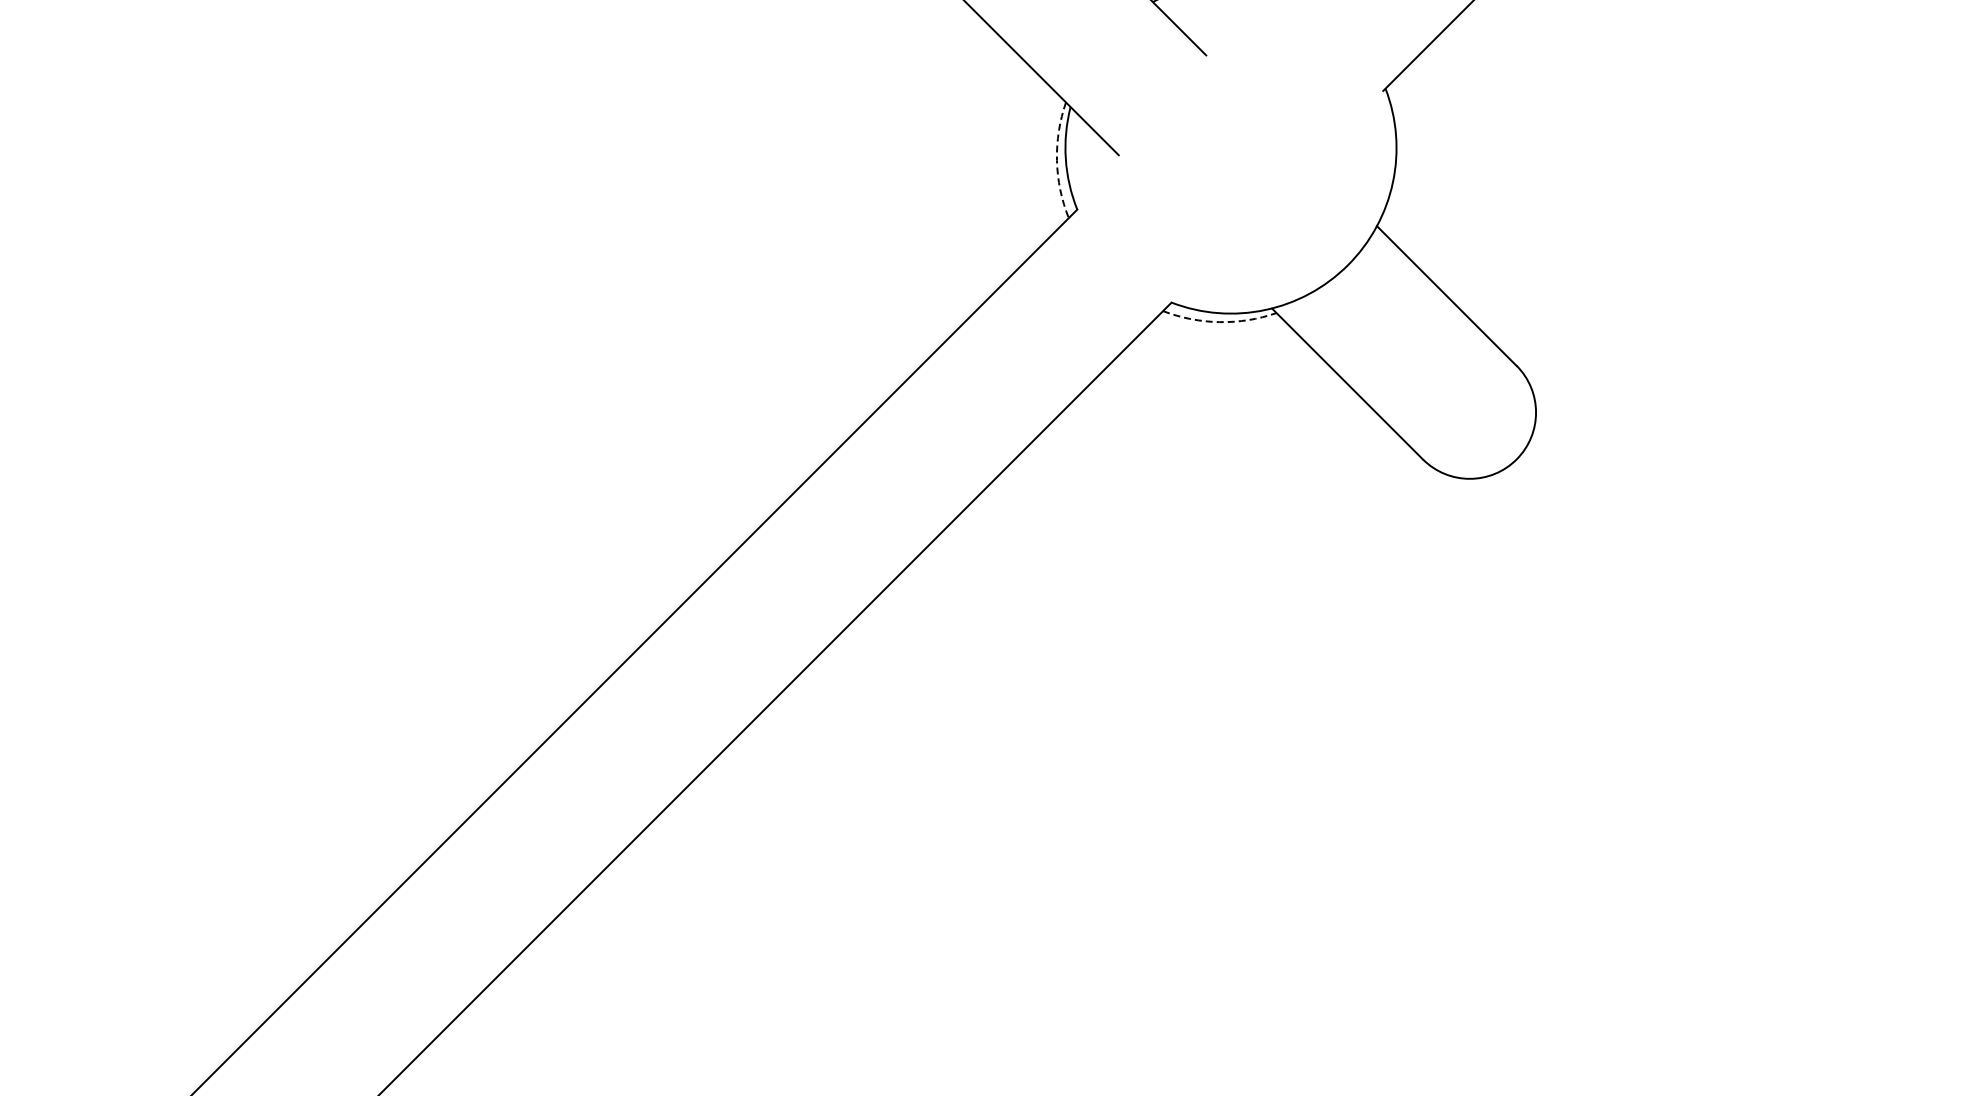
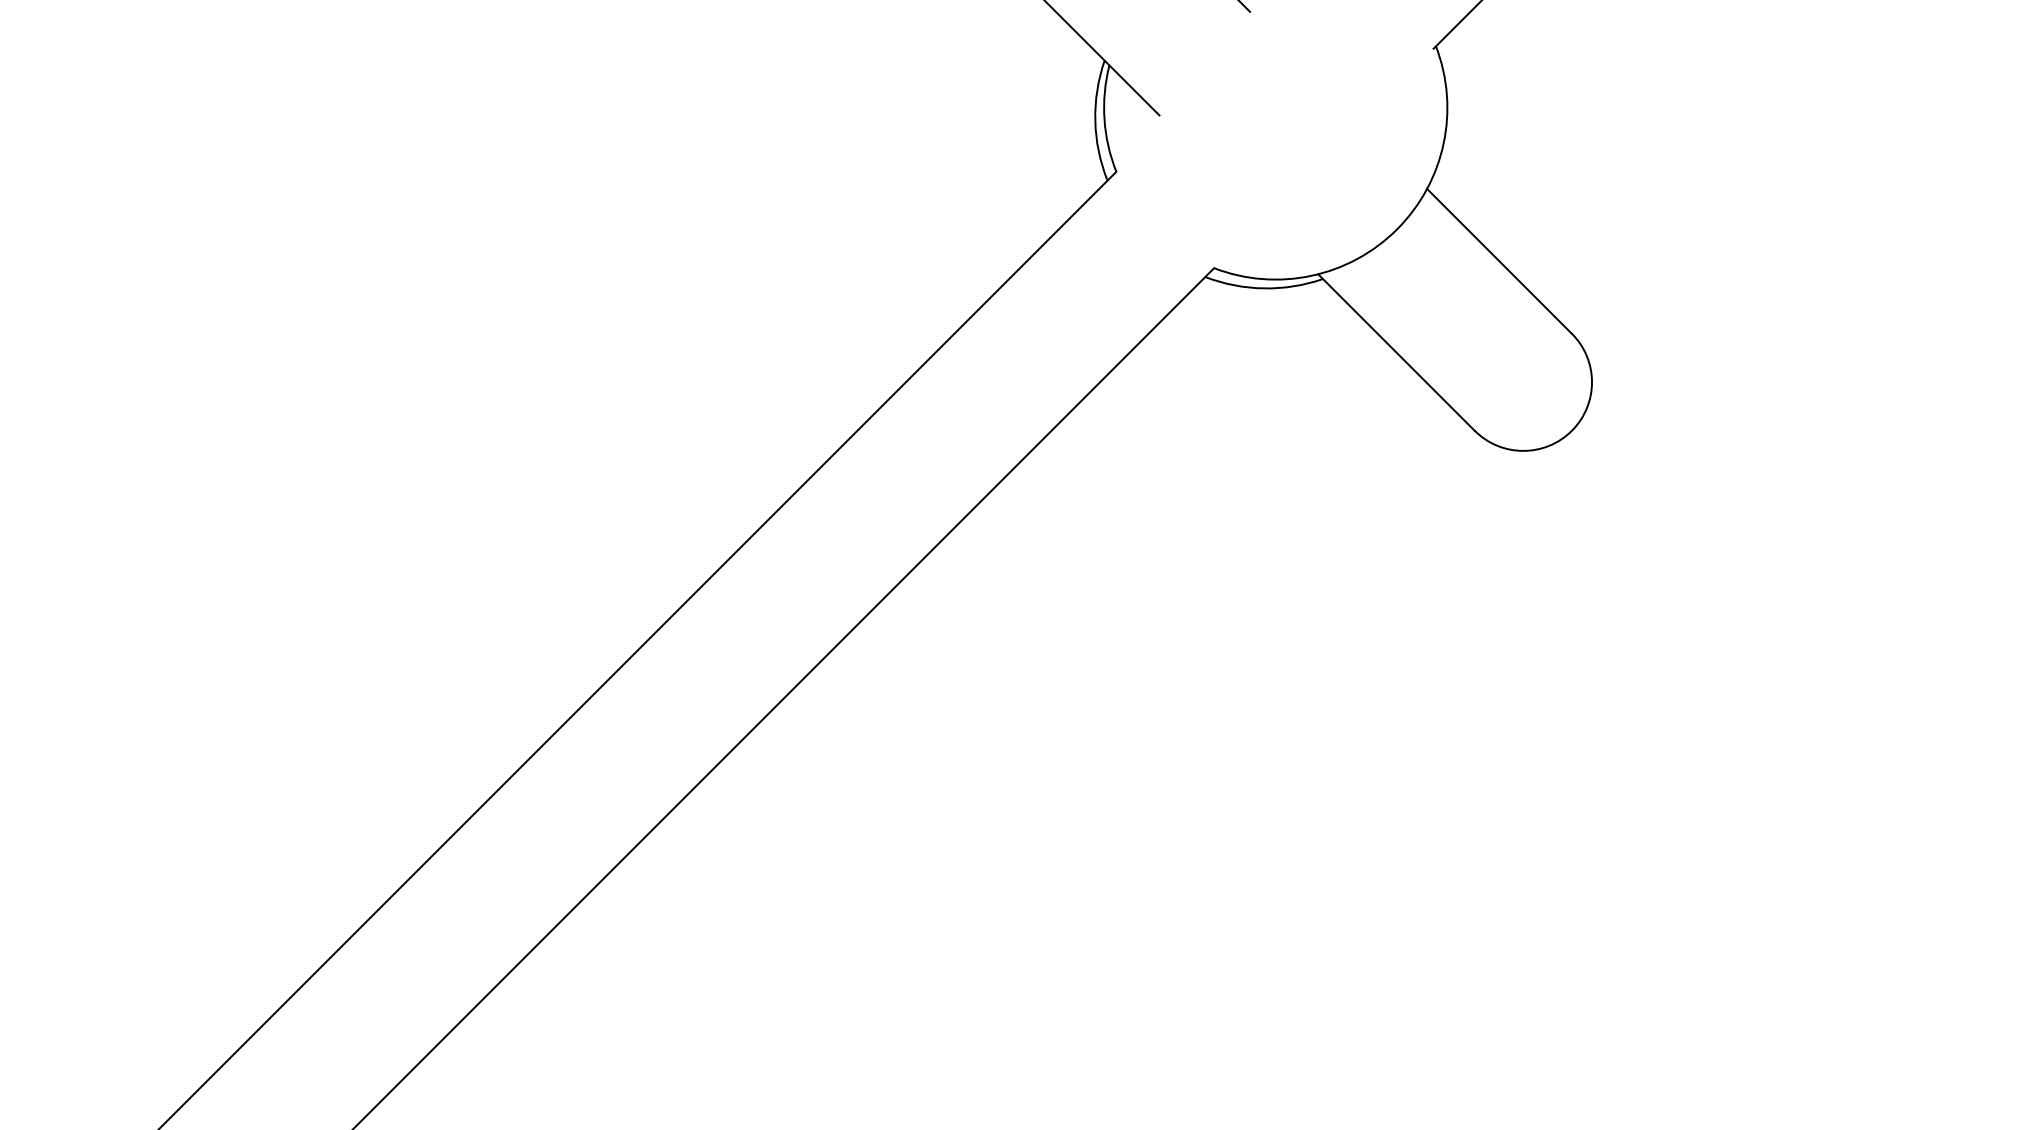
arc: (1056, 160) -> (1094, 120), dashed -> solid
arc: (1219, 322) -> (1263, 288), dashed -> solid

